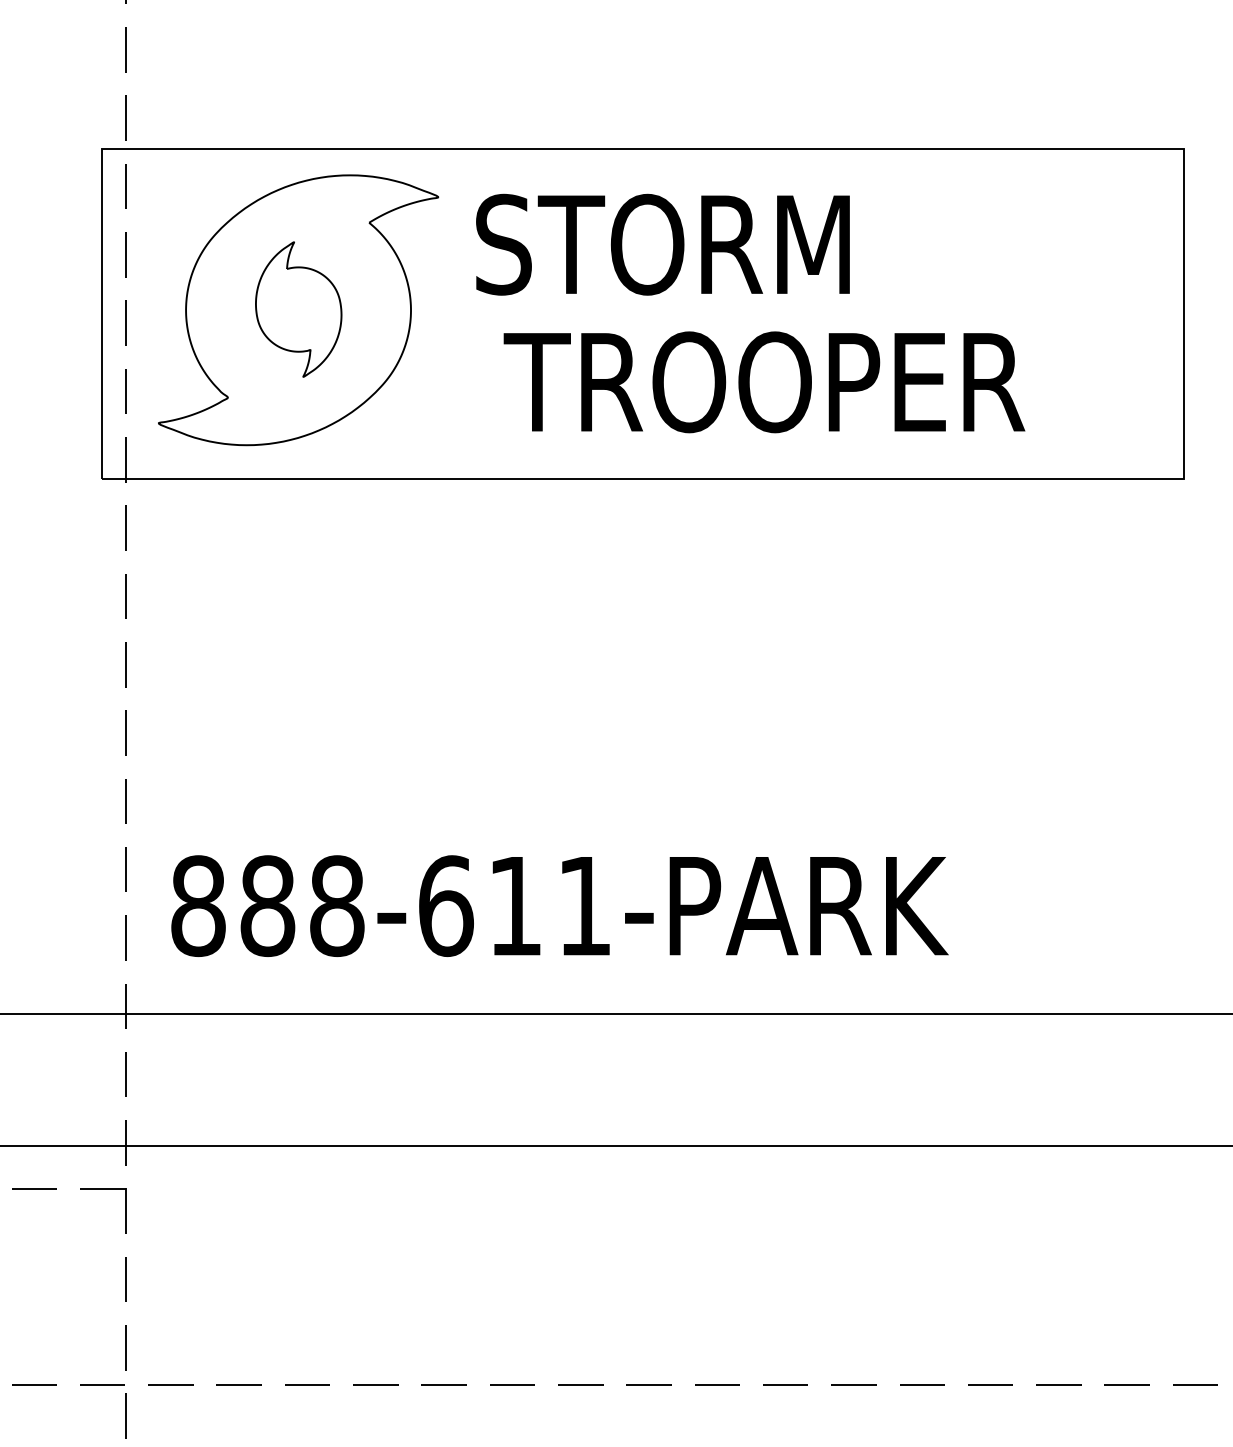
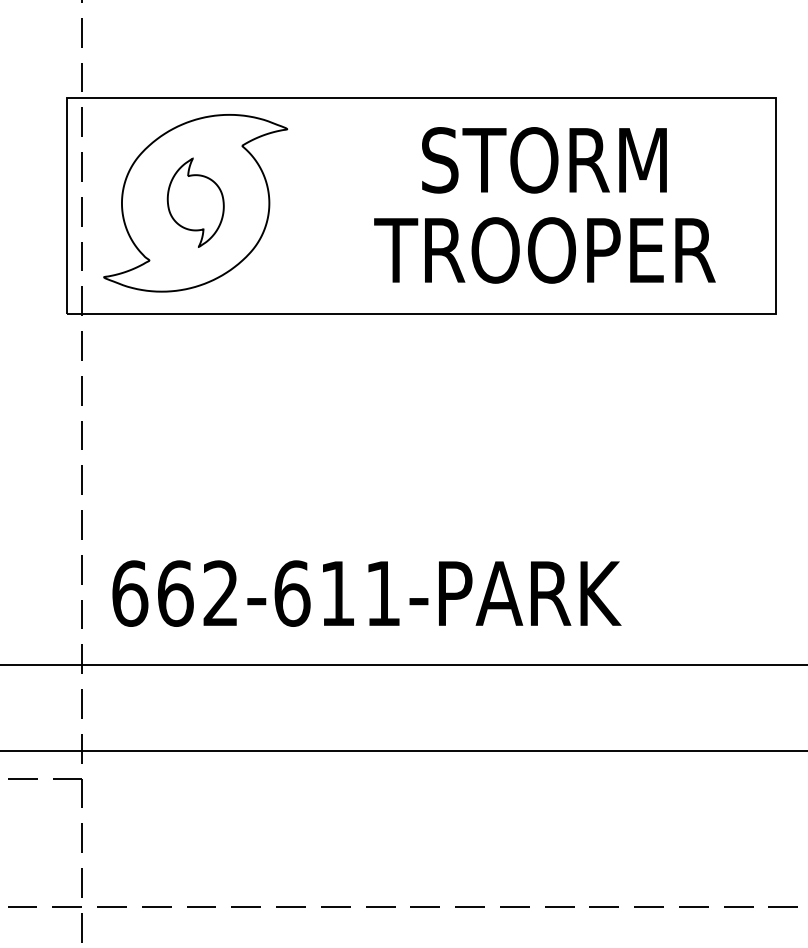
text: (663, 245) -> (544, 160), moved
text: (763, 382) -> (544, 250), moved
text: (267, 905) -> (175, 593), 888-611-PARK -> 662-611-PARK

